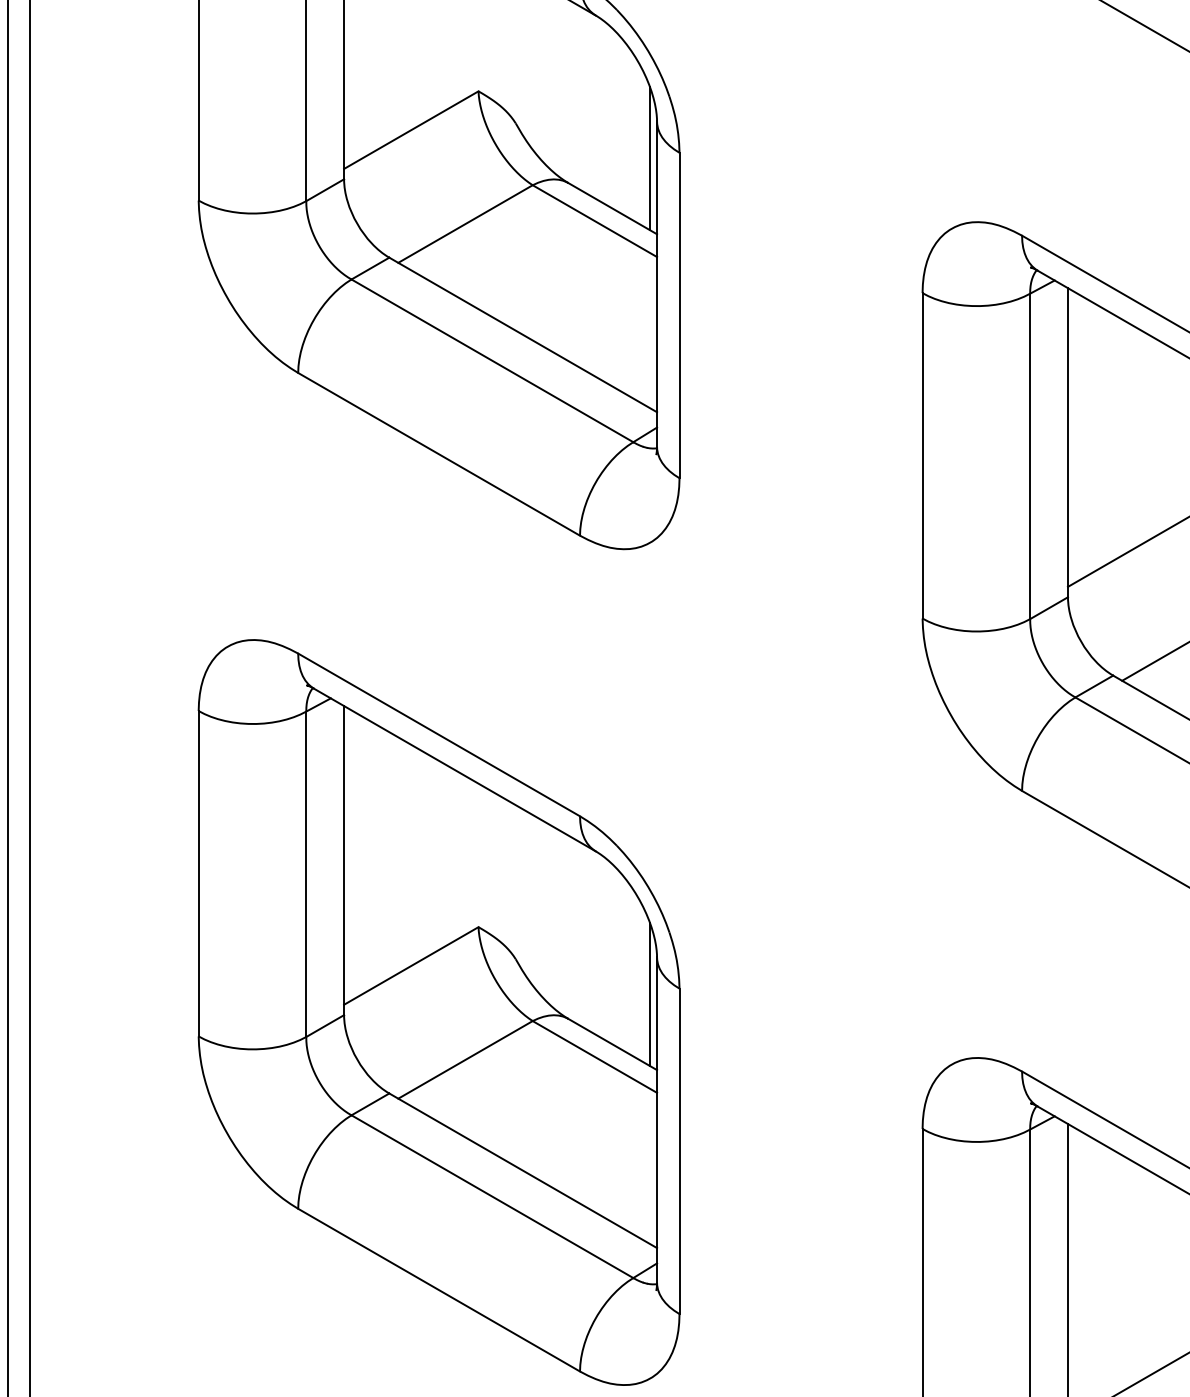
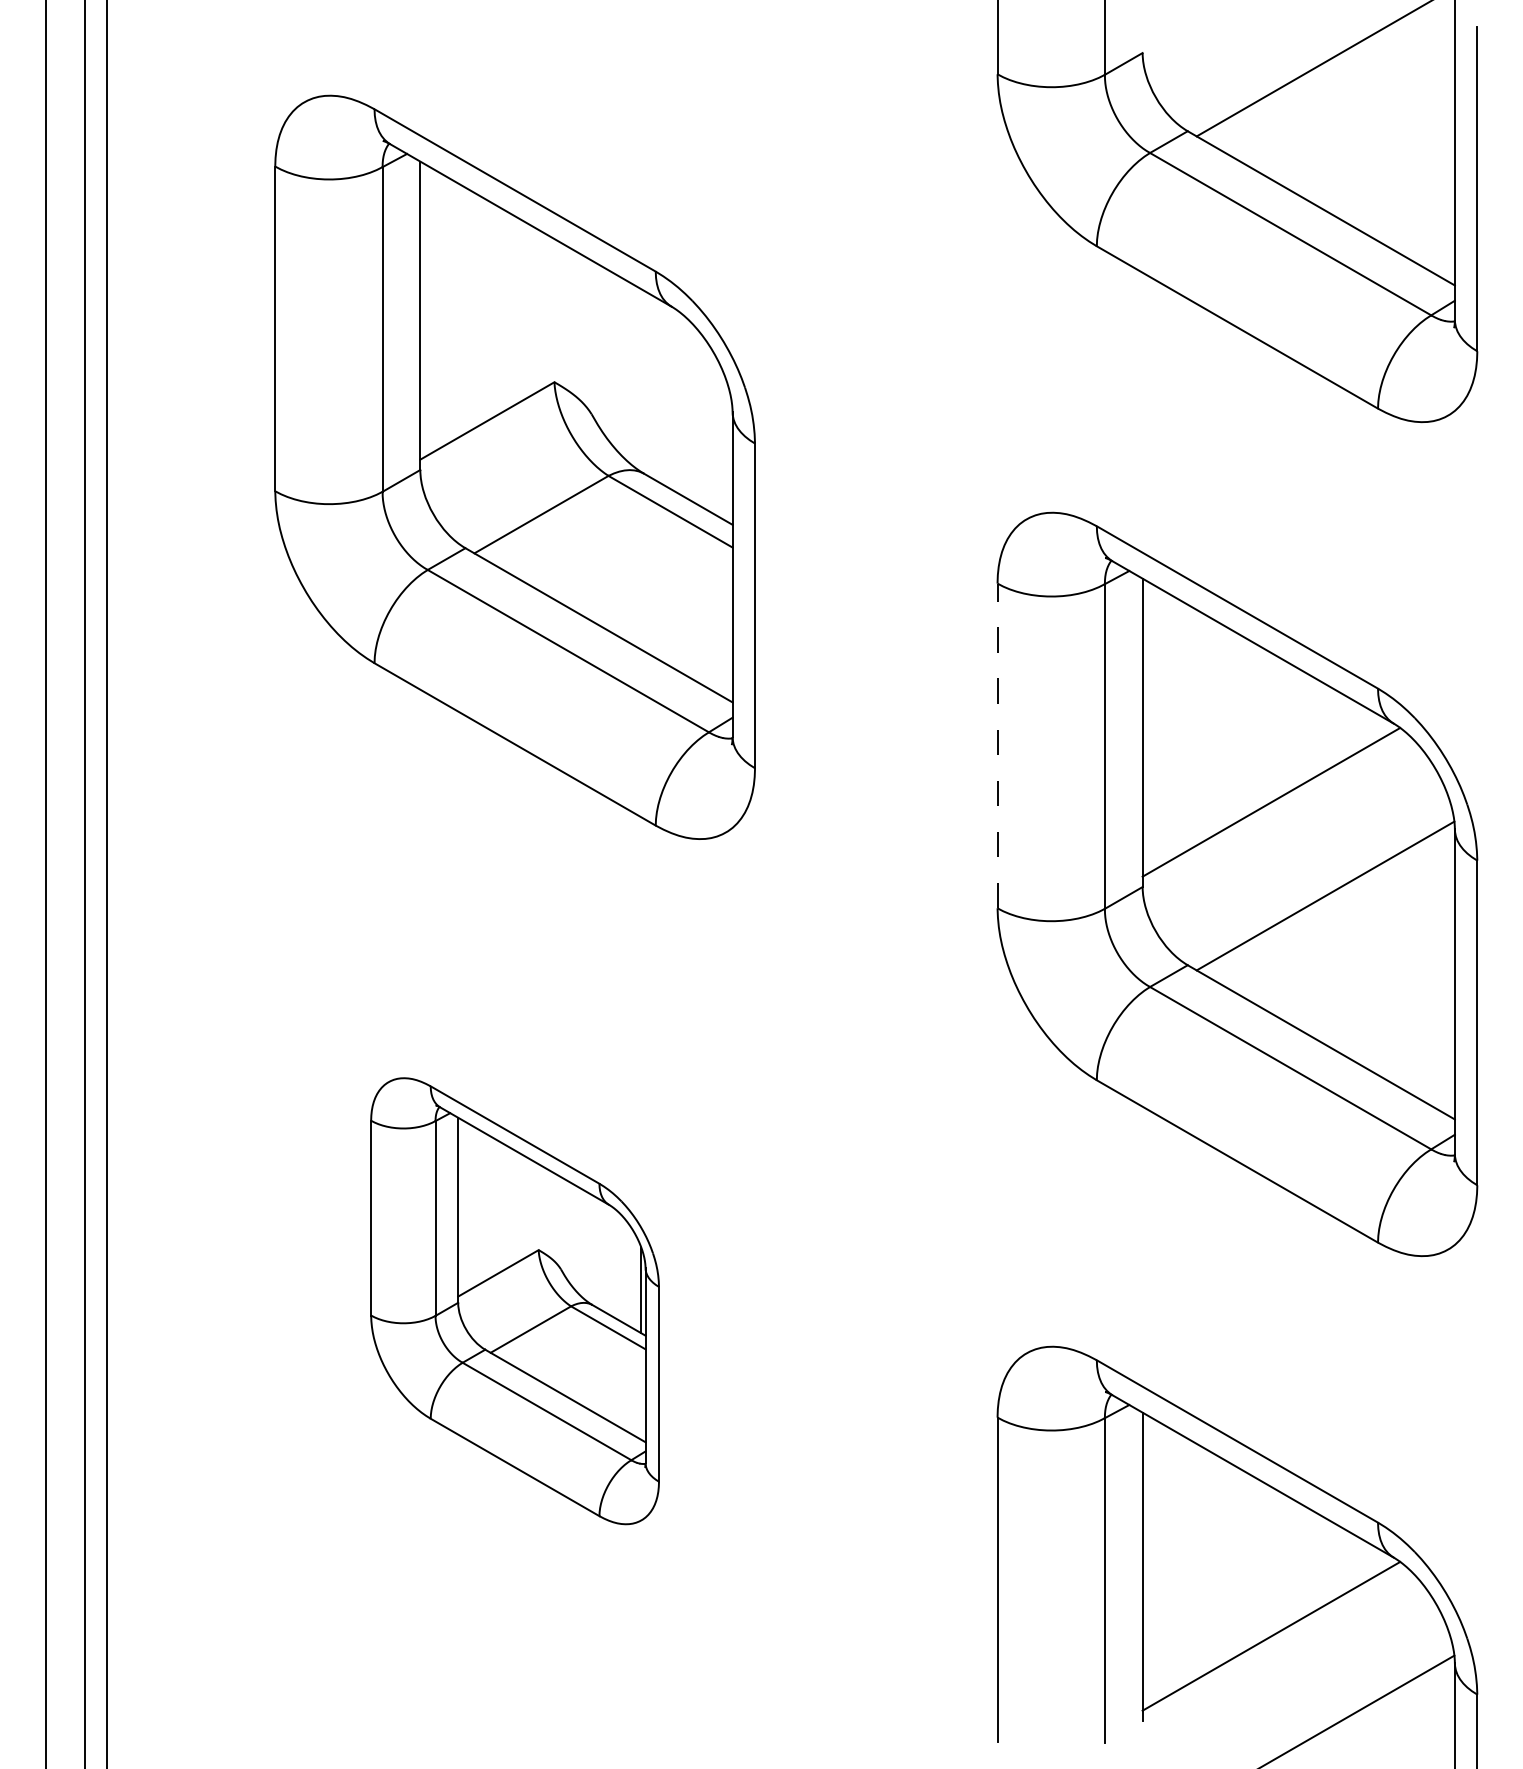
line: (649, 157) -> (725, 448), removed
line: (922, 455) -> (997, 745), solid -> dashed
part: (438, 1011) -> (514, 1300), size x0.6

